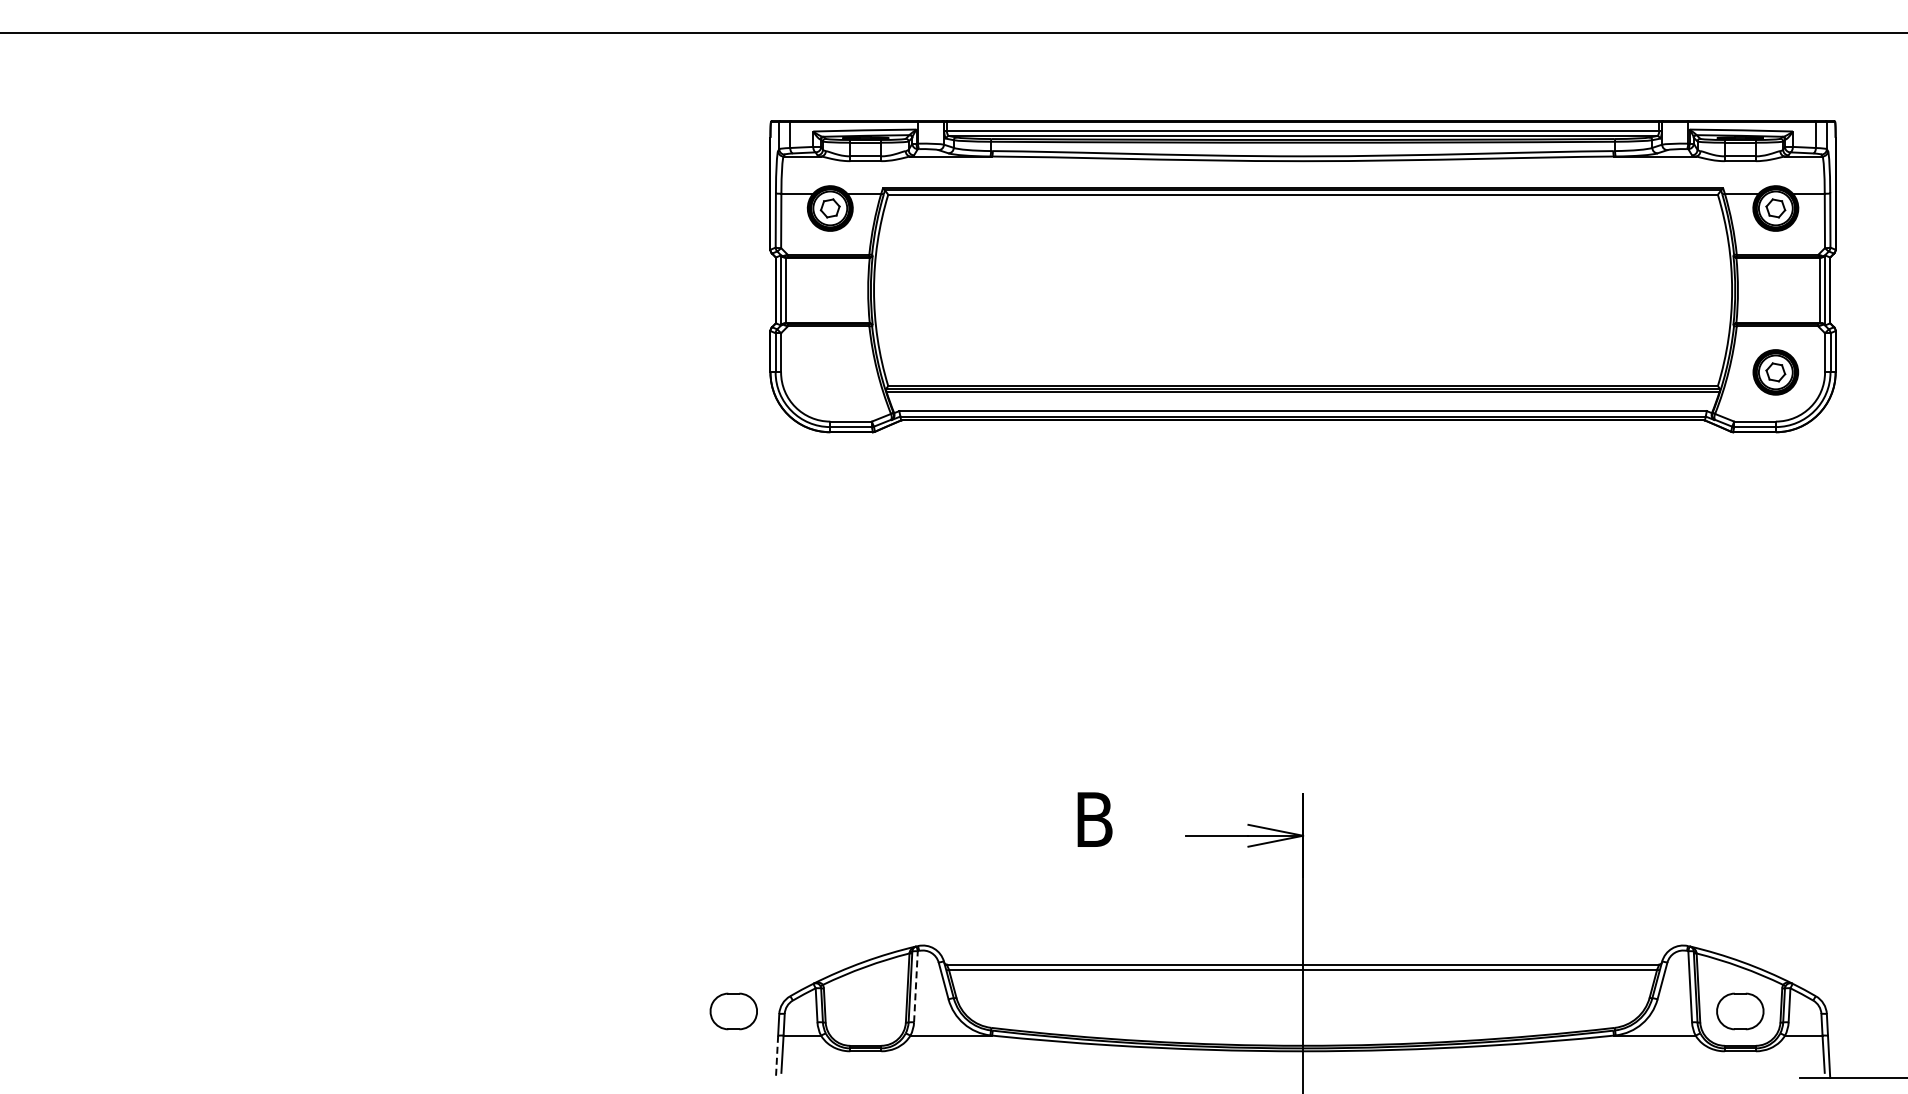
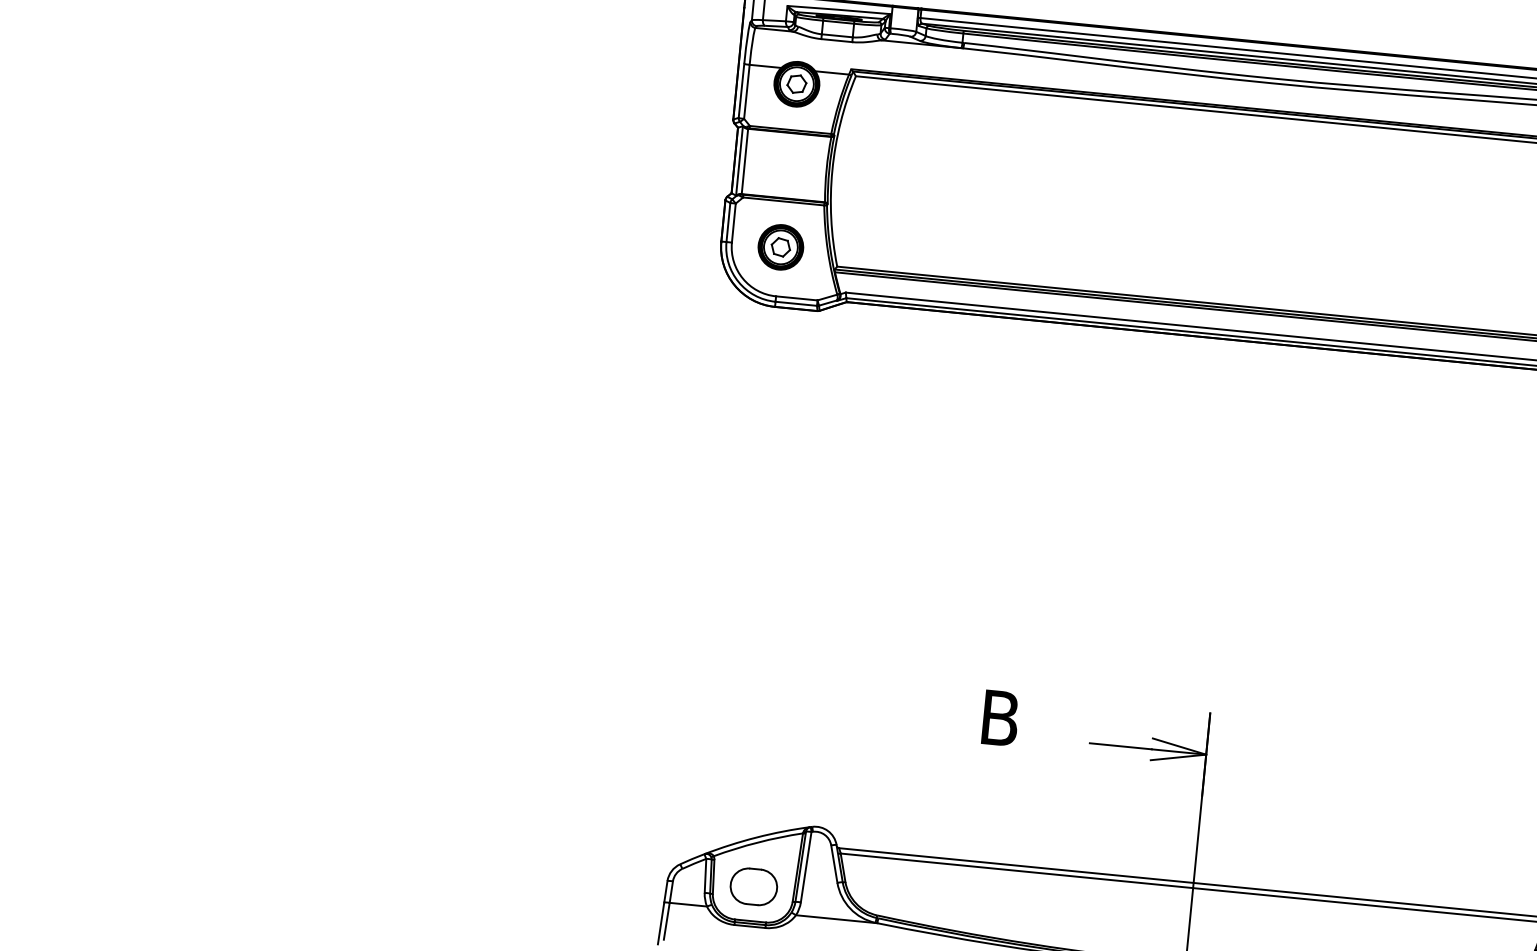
part: (830, 372) -> (781, 247), added
line: (915, 986) -> (805, 866), dashed -> solid
part: (733, 1011) -> (753, 886), moved
line: (777, 1057) -> (661, 924), dashed -> solid

